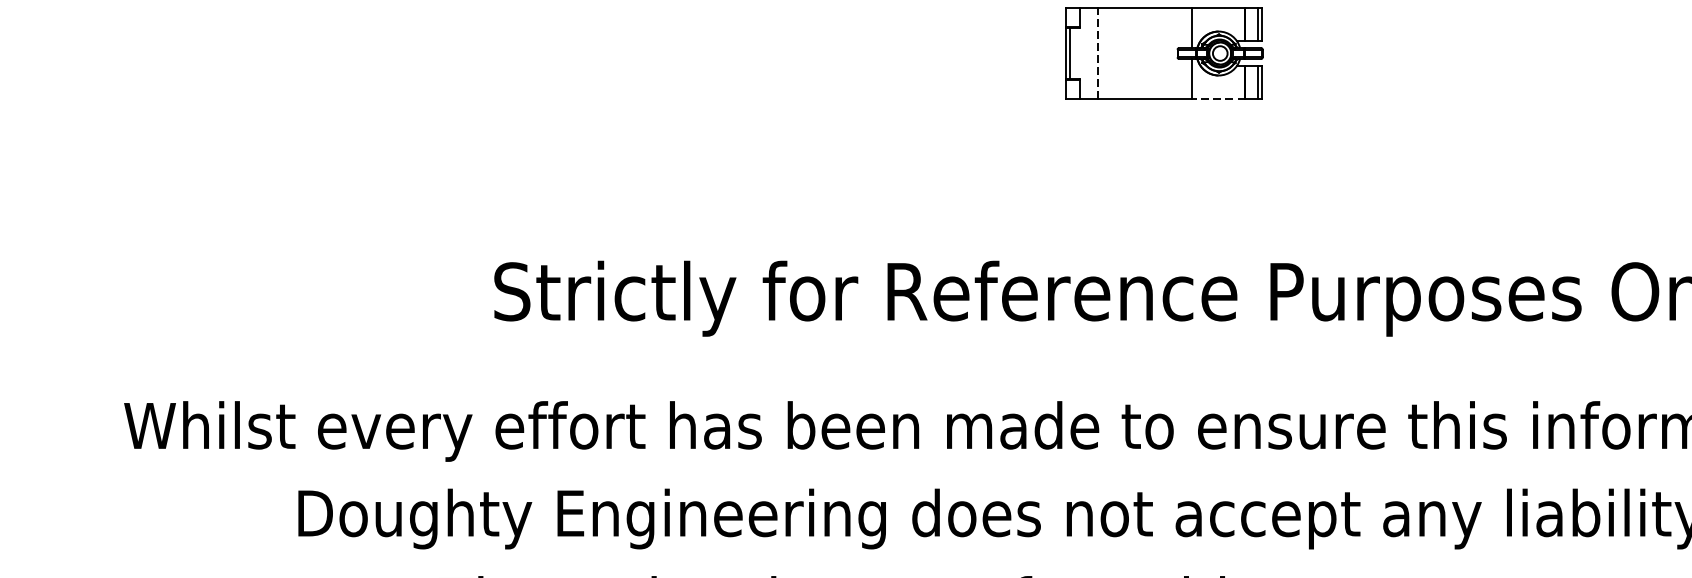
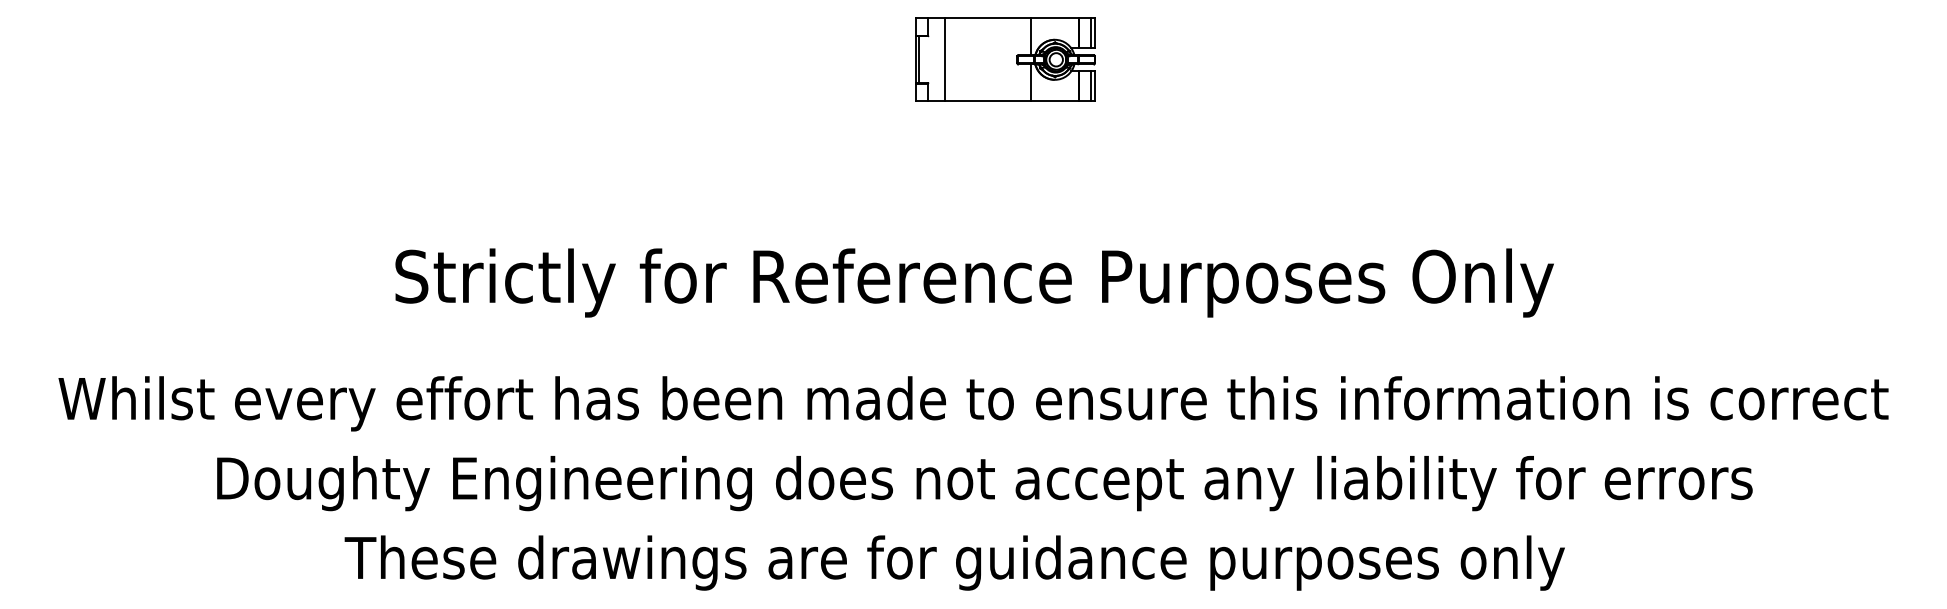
line: (1098, 53) -> (945, 59), dashed -> solid
line: (1218, 99) -> (1054, 101), dashed -> solid

